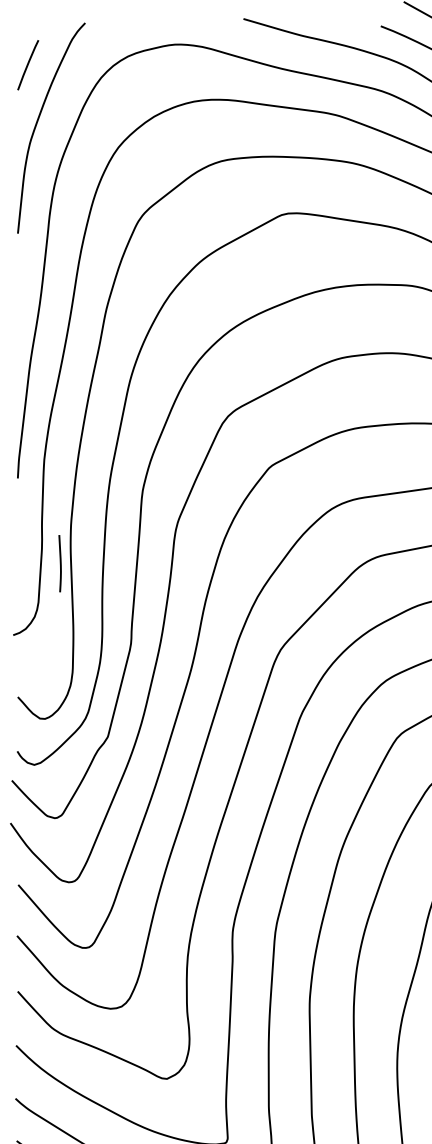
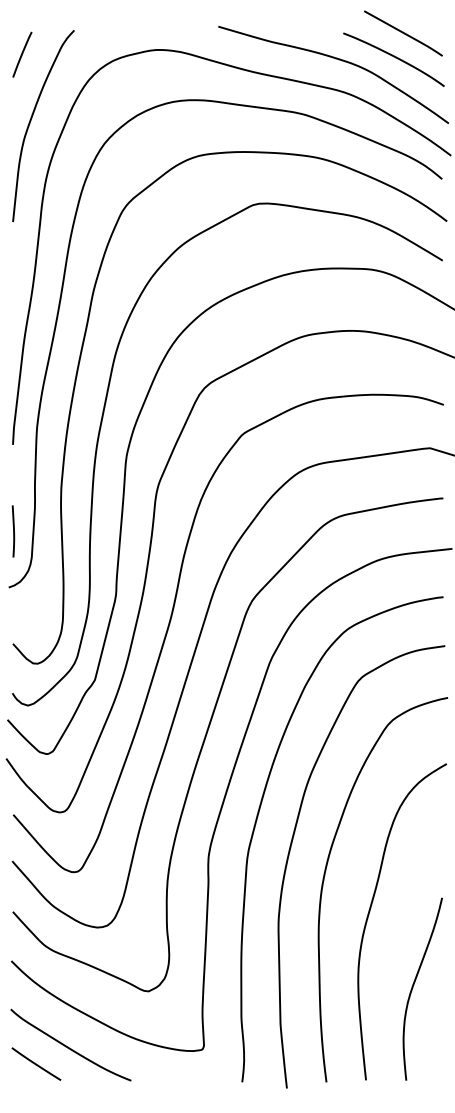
line: (28, 64) -> (22, 54), moved
curve: (60, 563) -> (13, 531), moved

